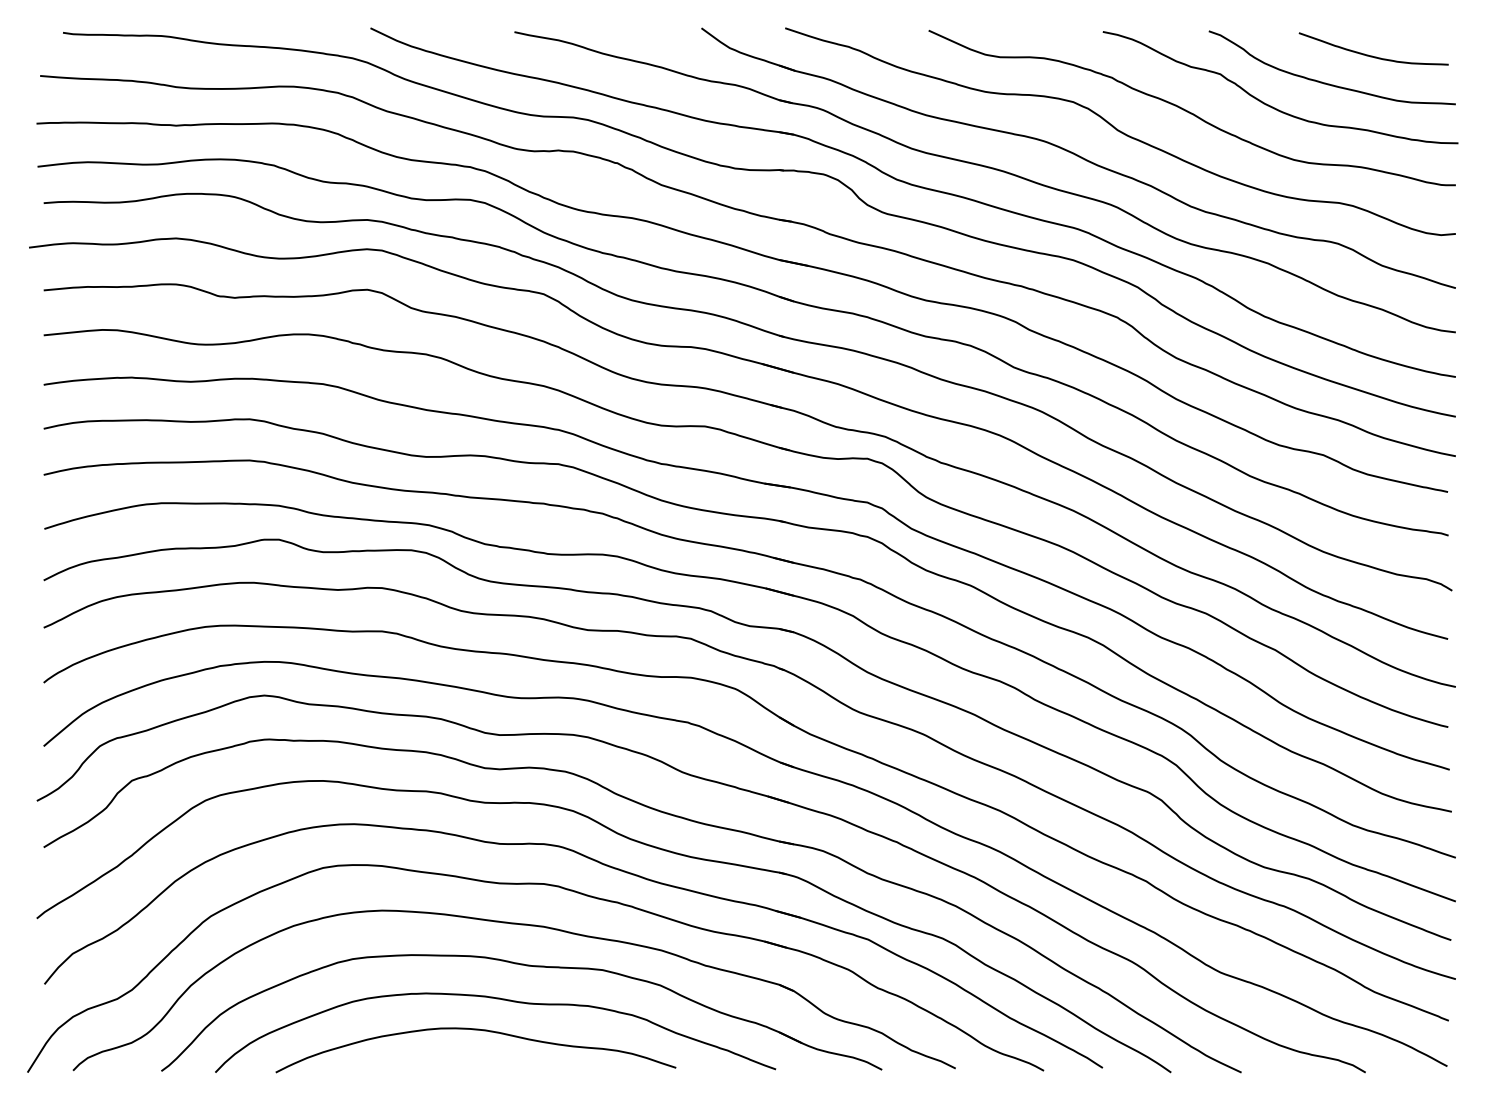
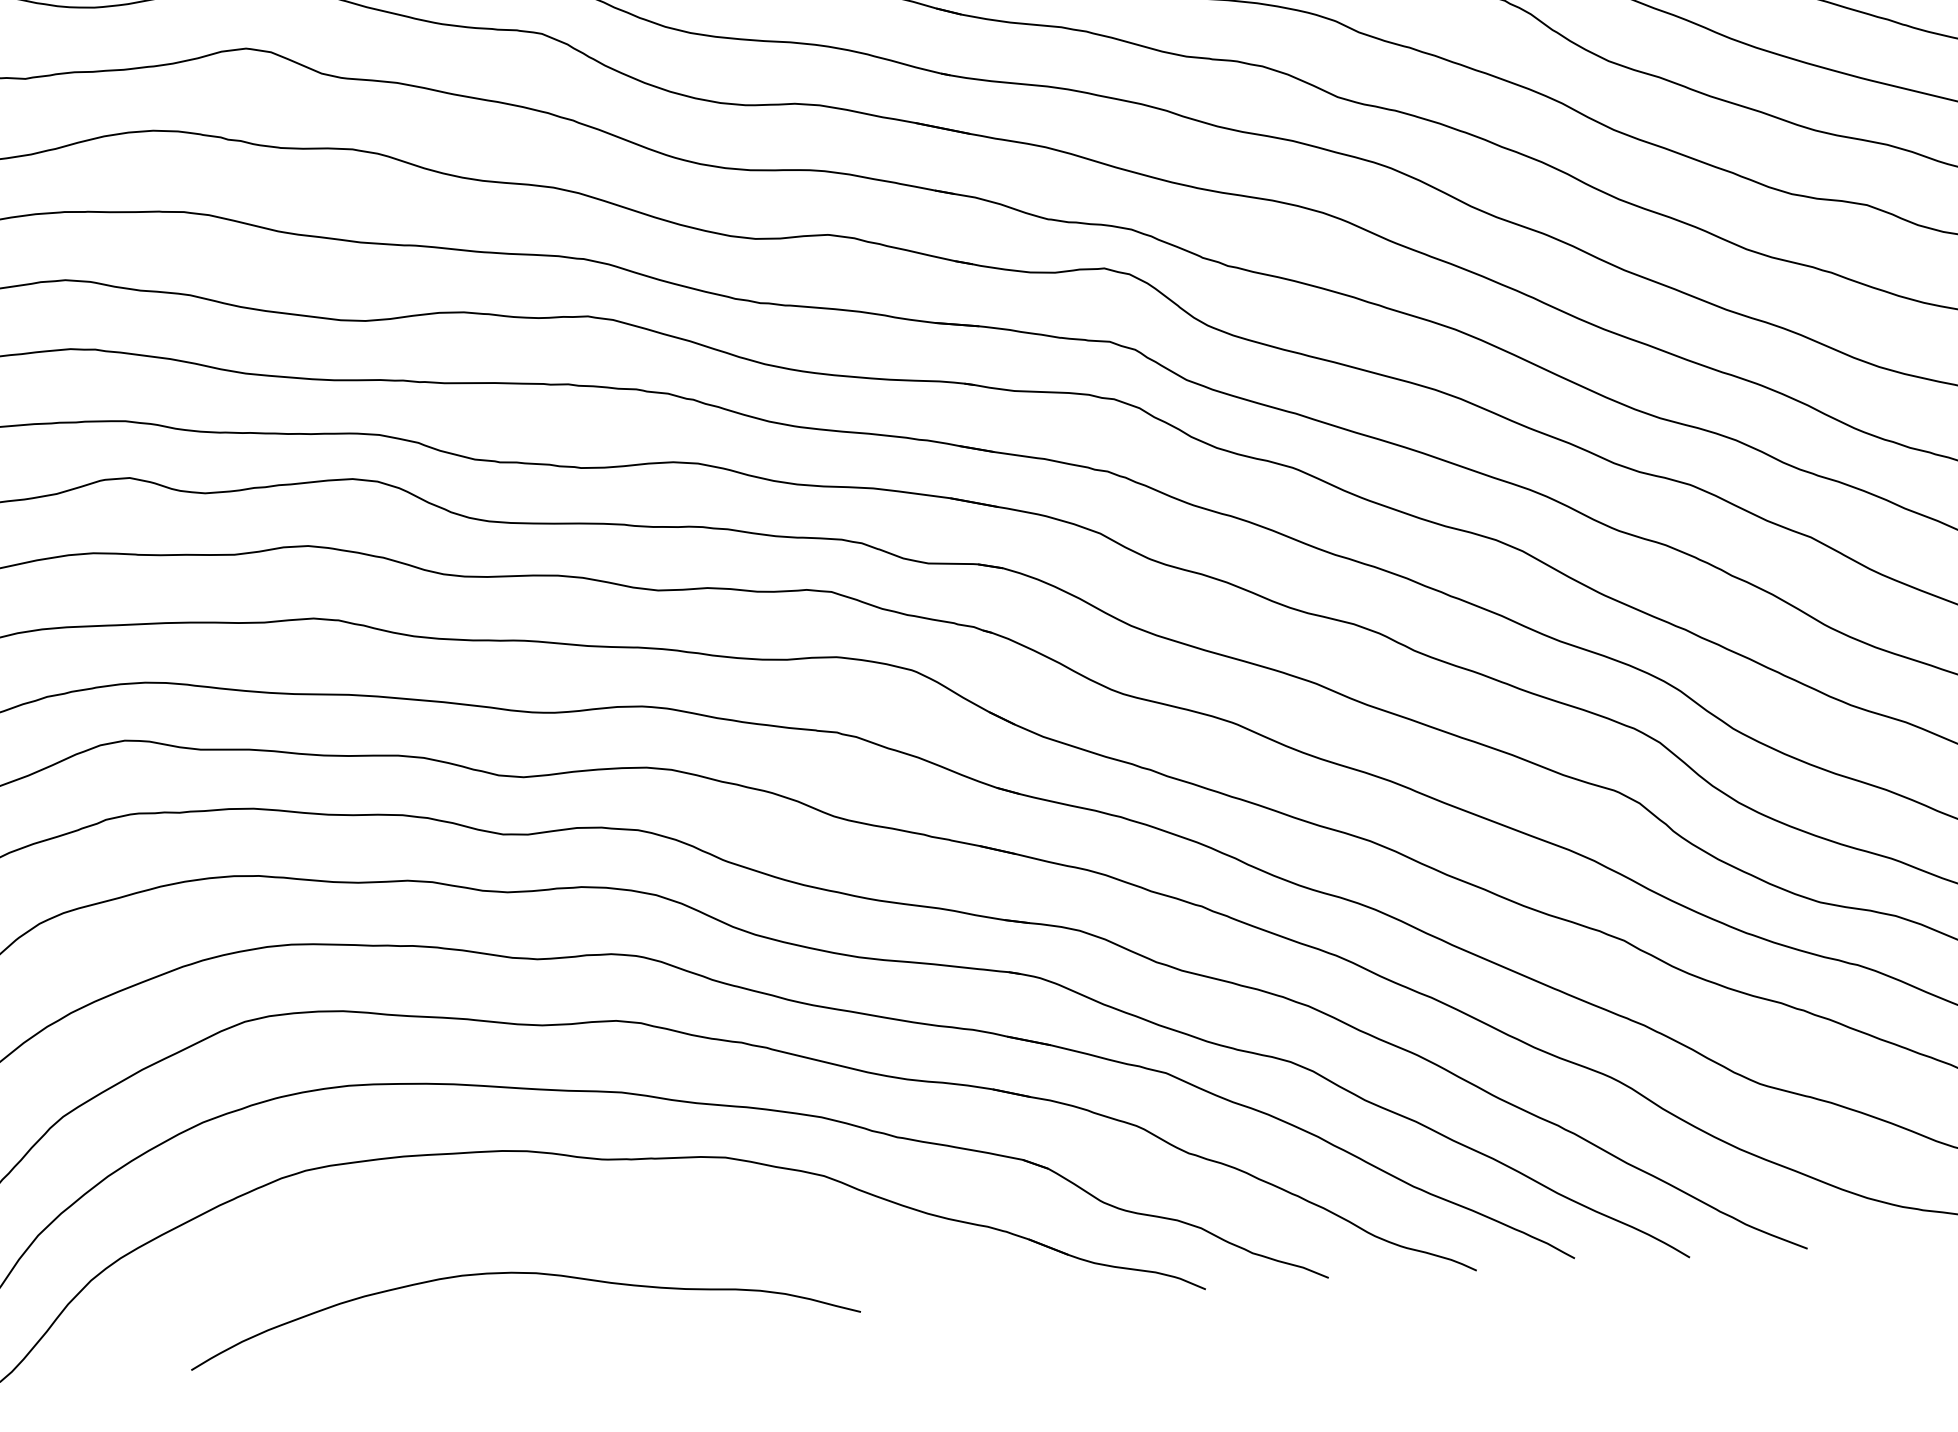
curve: (502, 1000) -> (561, 1221), removed

